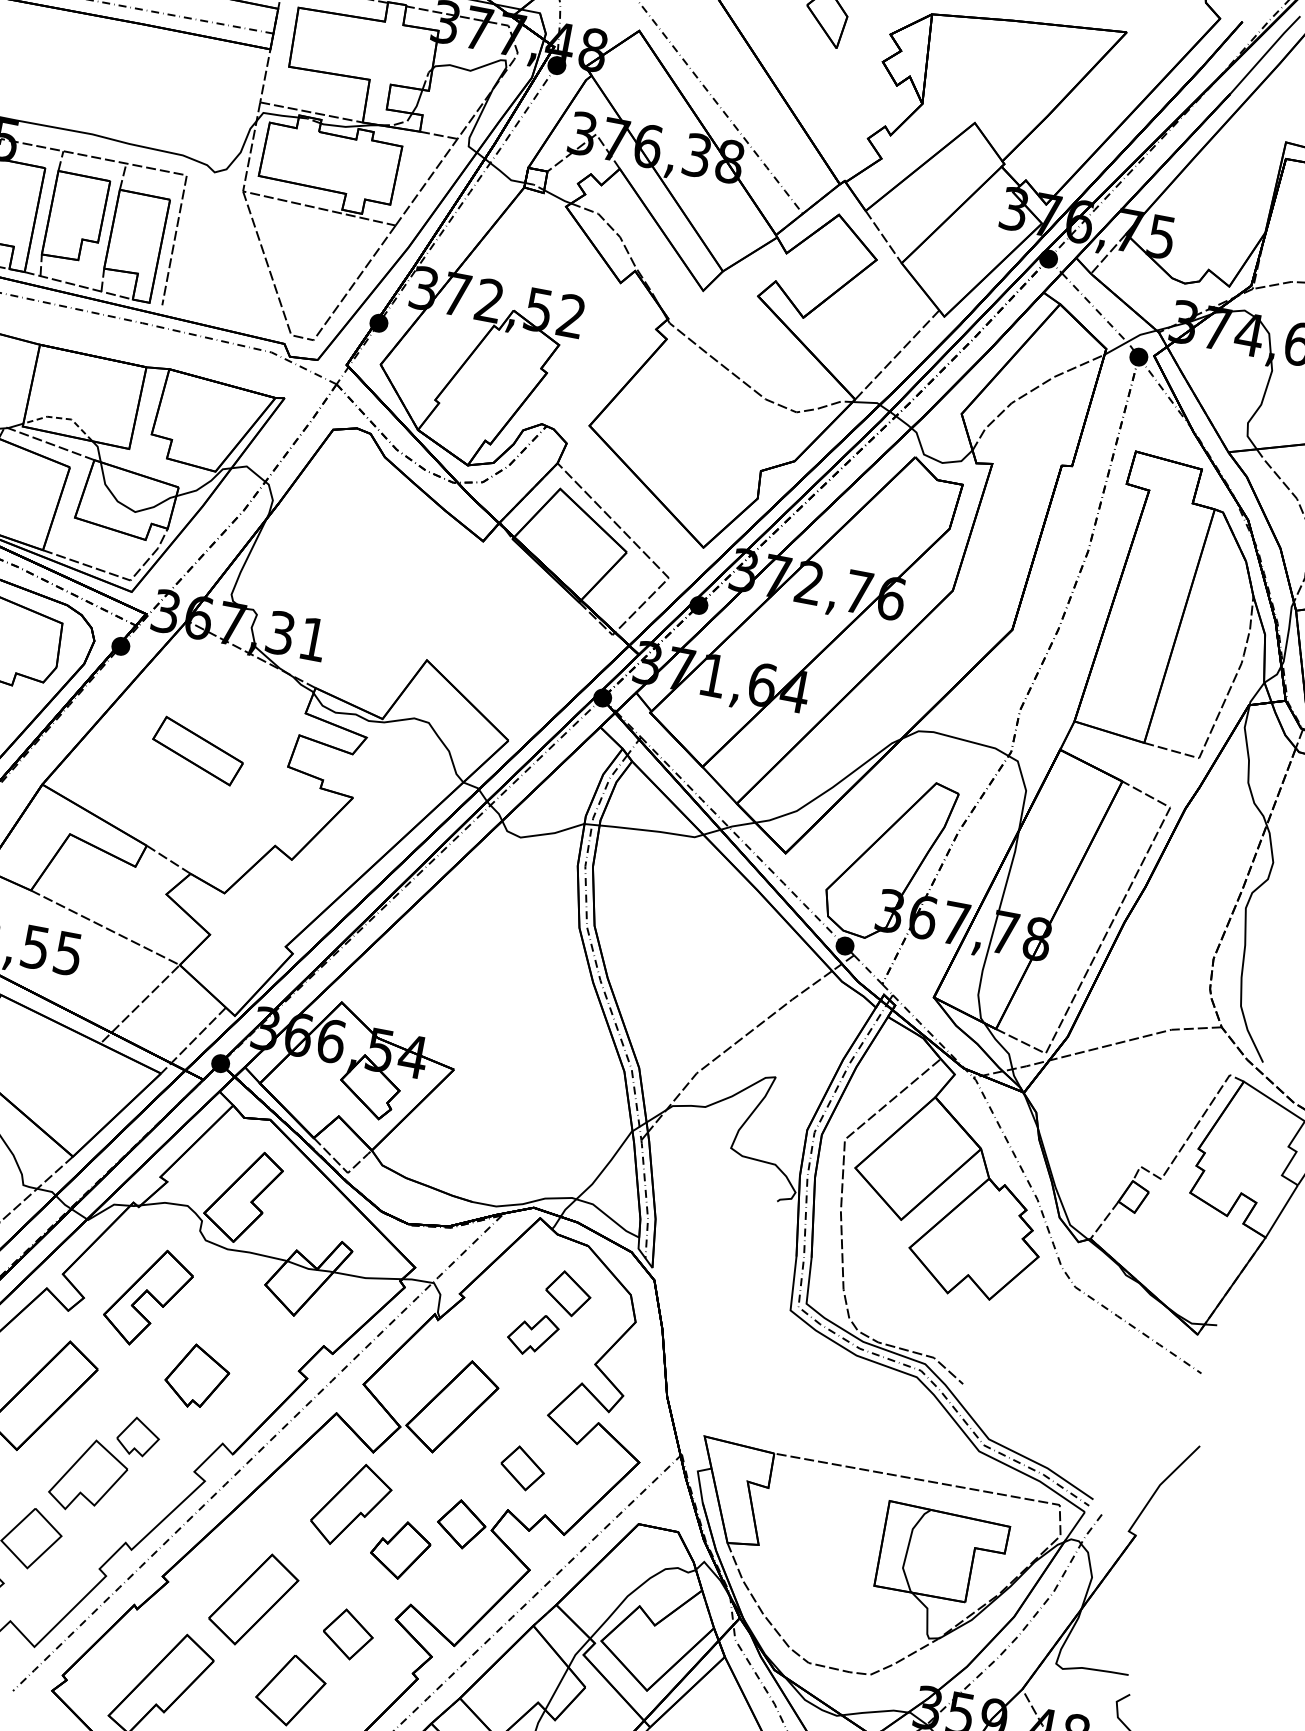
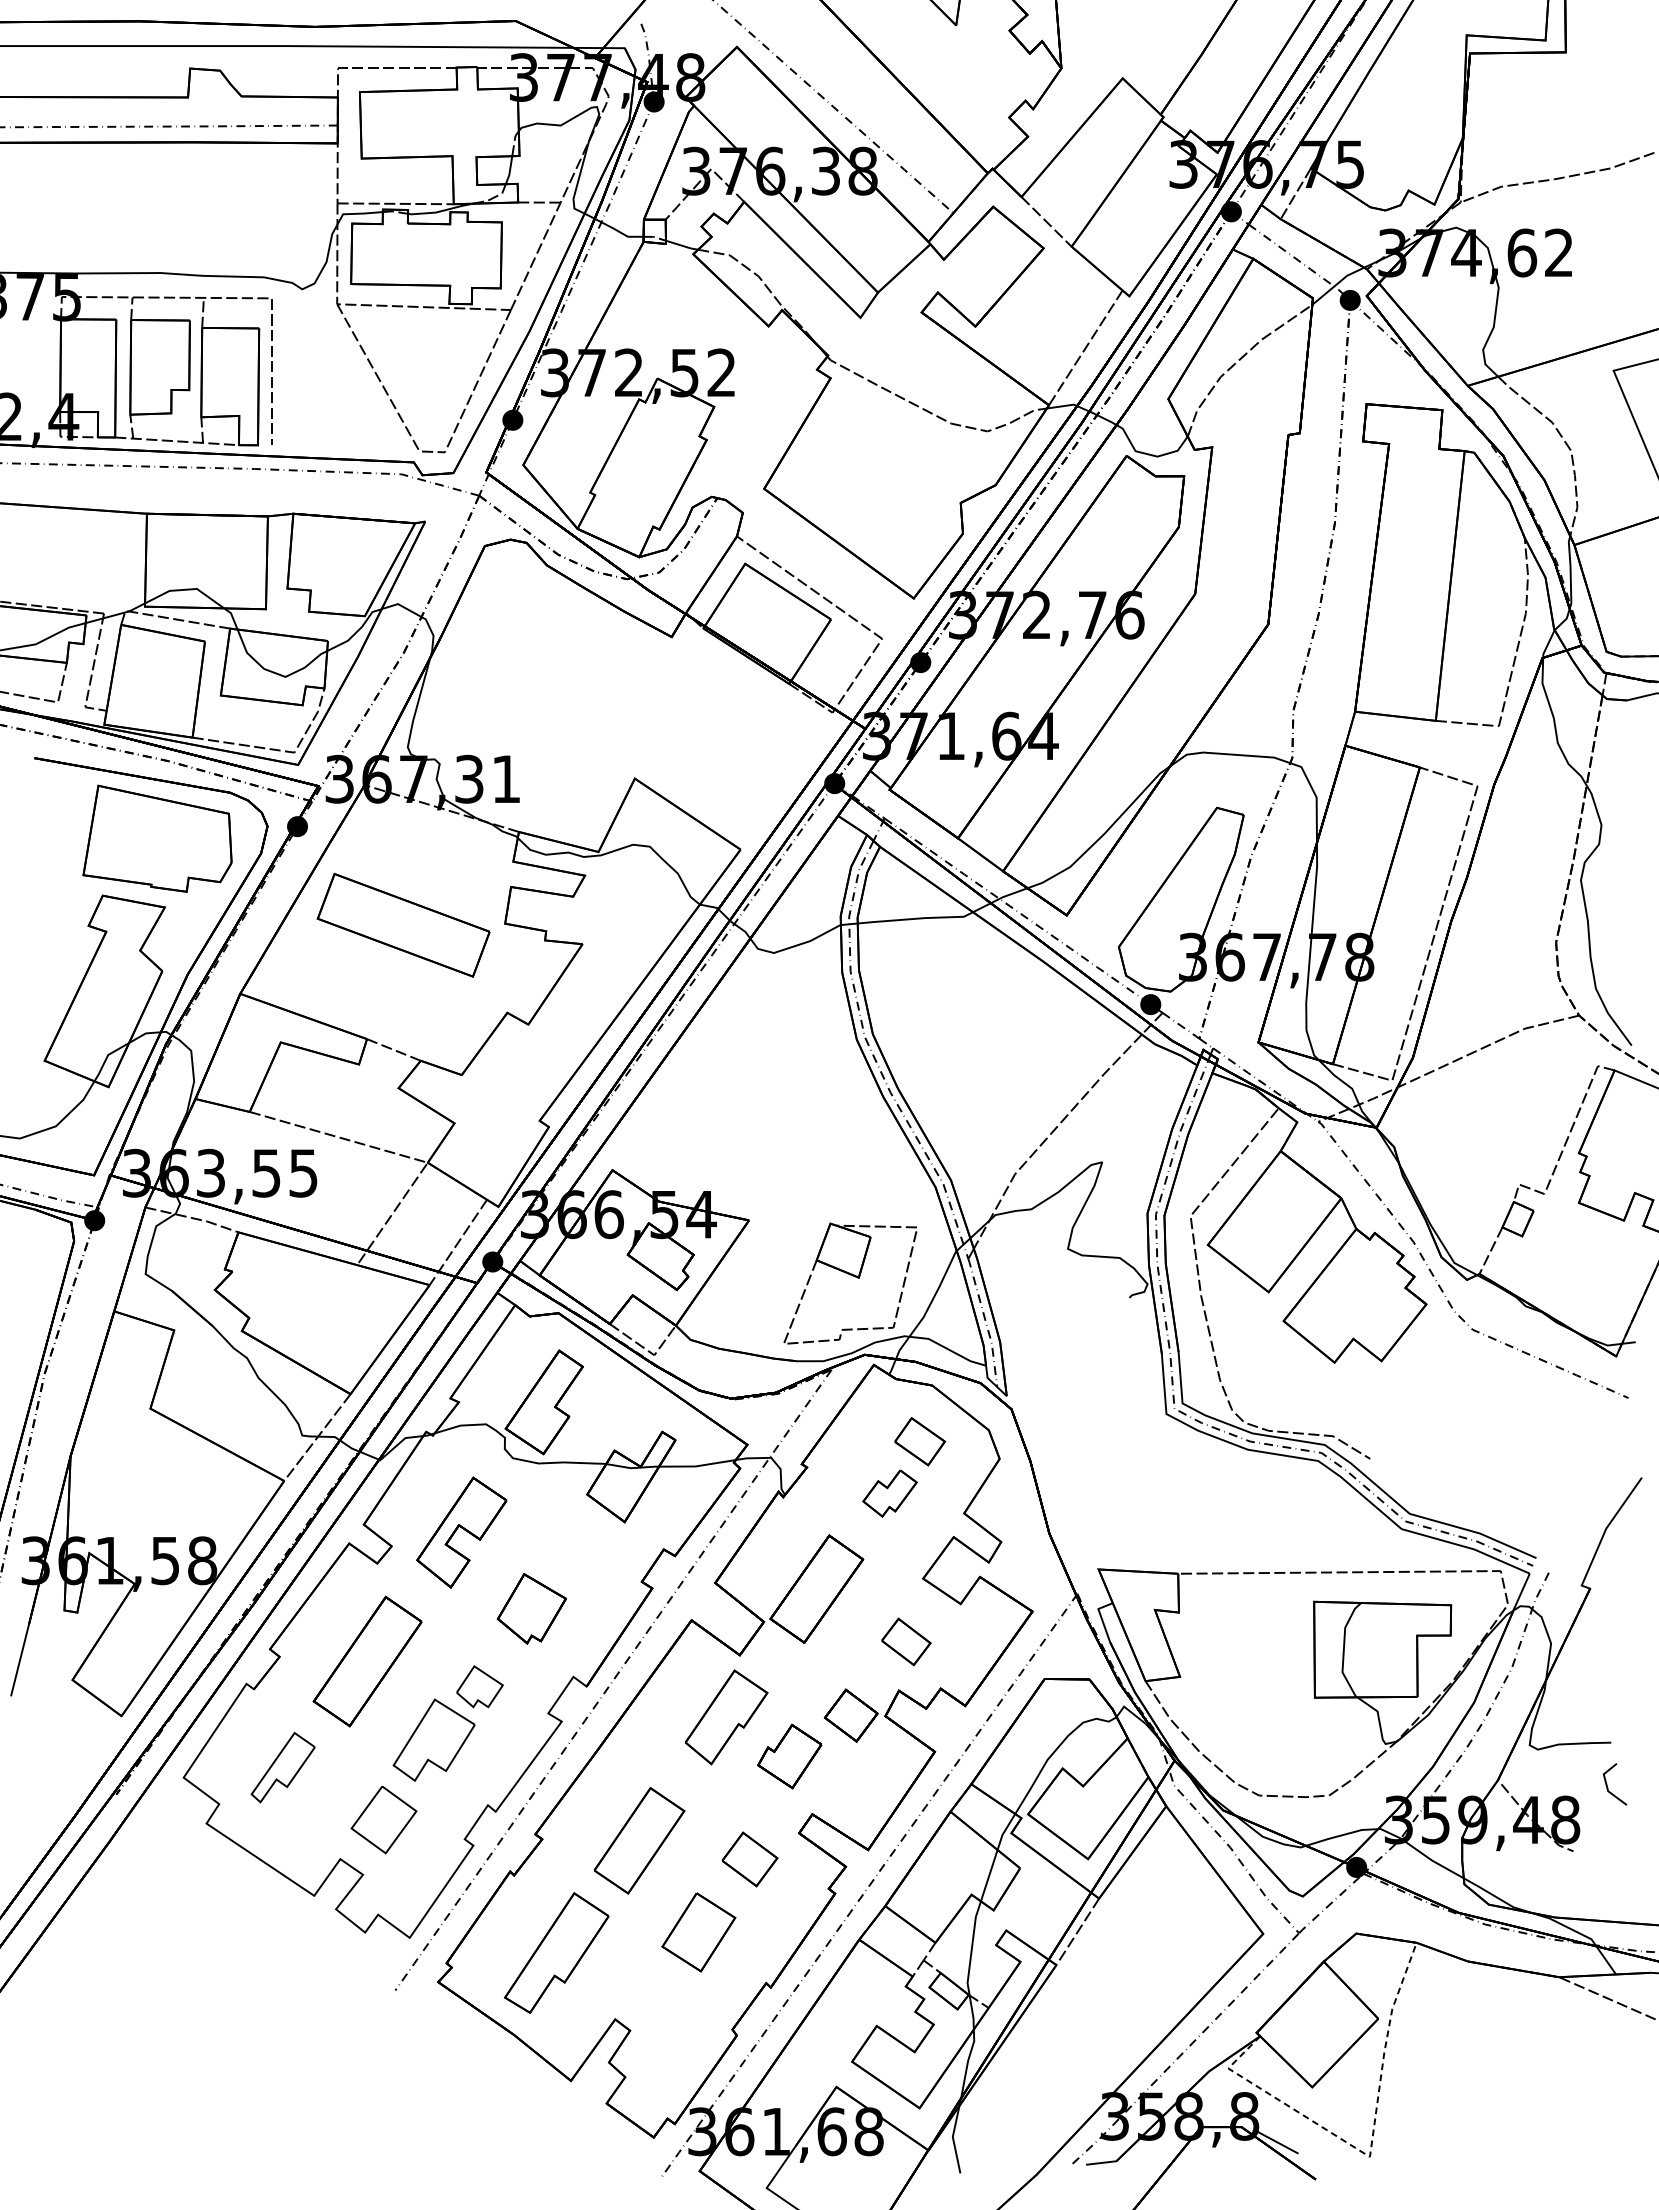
line: (62, 418) -> (186, 589), dashed -> solid
part: (198, 750) -> (403, 924), size x1.67
part: (536, 1136) -> (852, 1276), added

